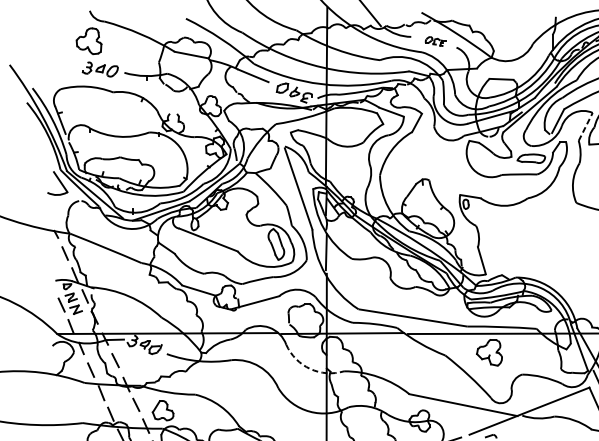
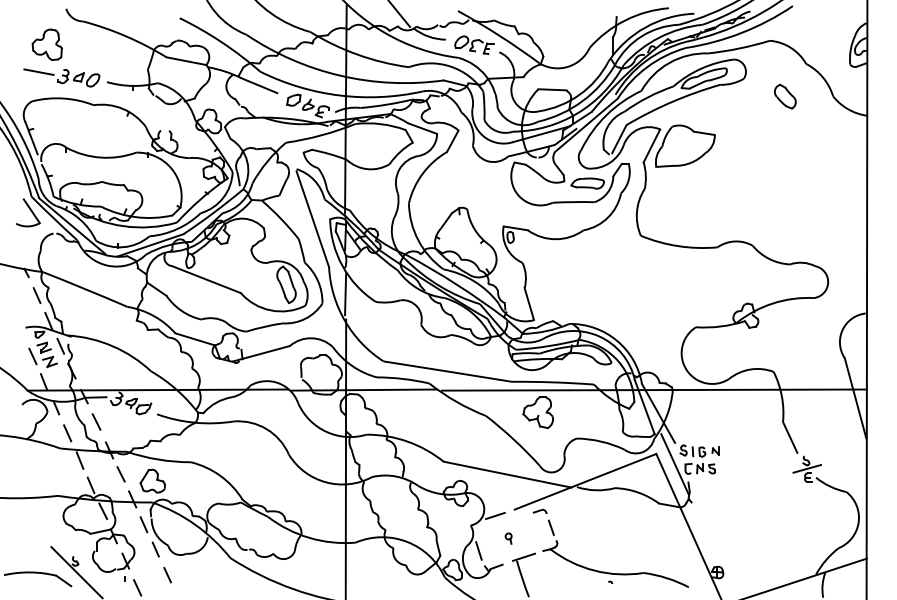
part: (88, 40) -> (46, 44), moved
part: (435, 40) -> (474, 44), size x1.67
line: (66, 63) -> (38, 71), added
line: (586, 126) -> (652, 145), dashed -> solid
arc: (310, 368) -> (326, 431), dashed -> solid

